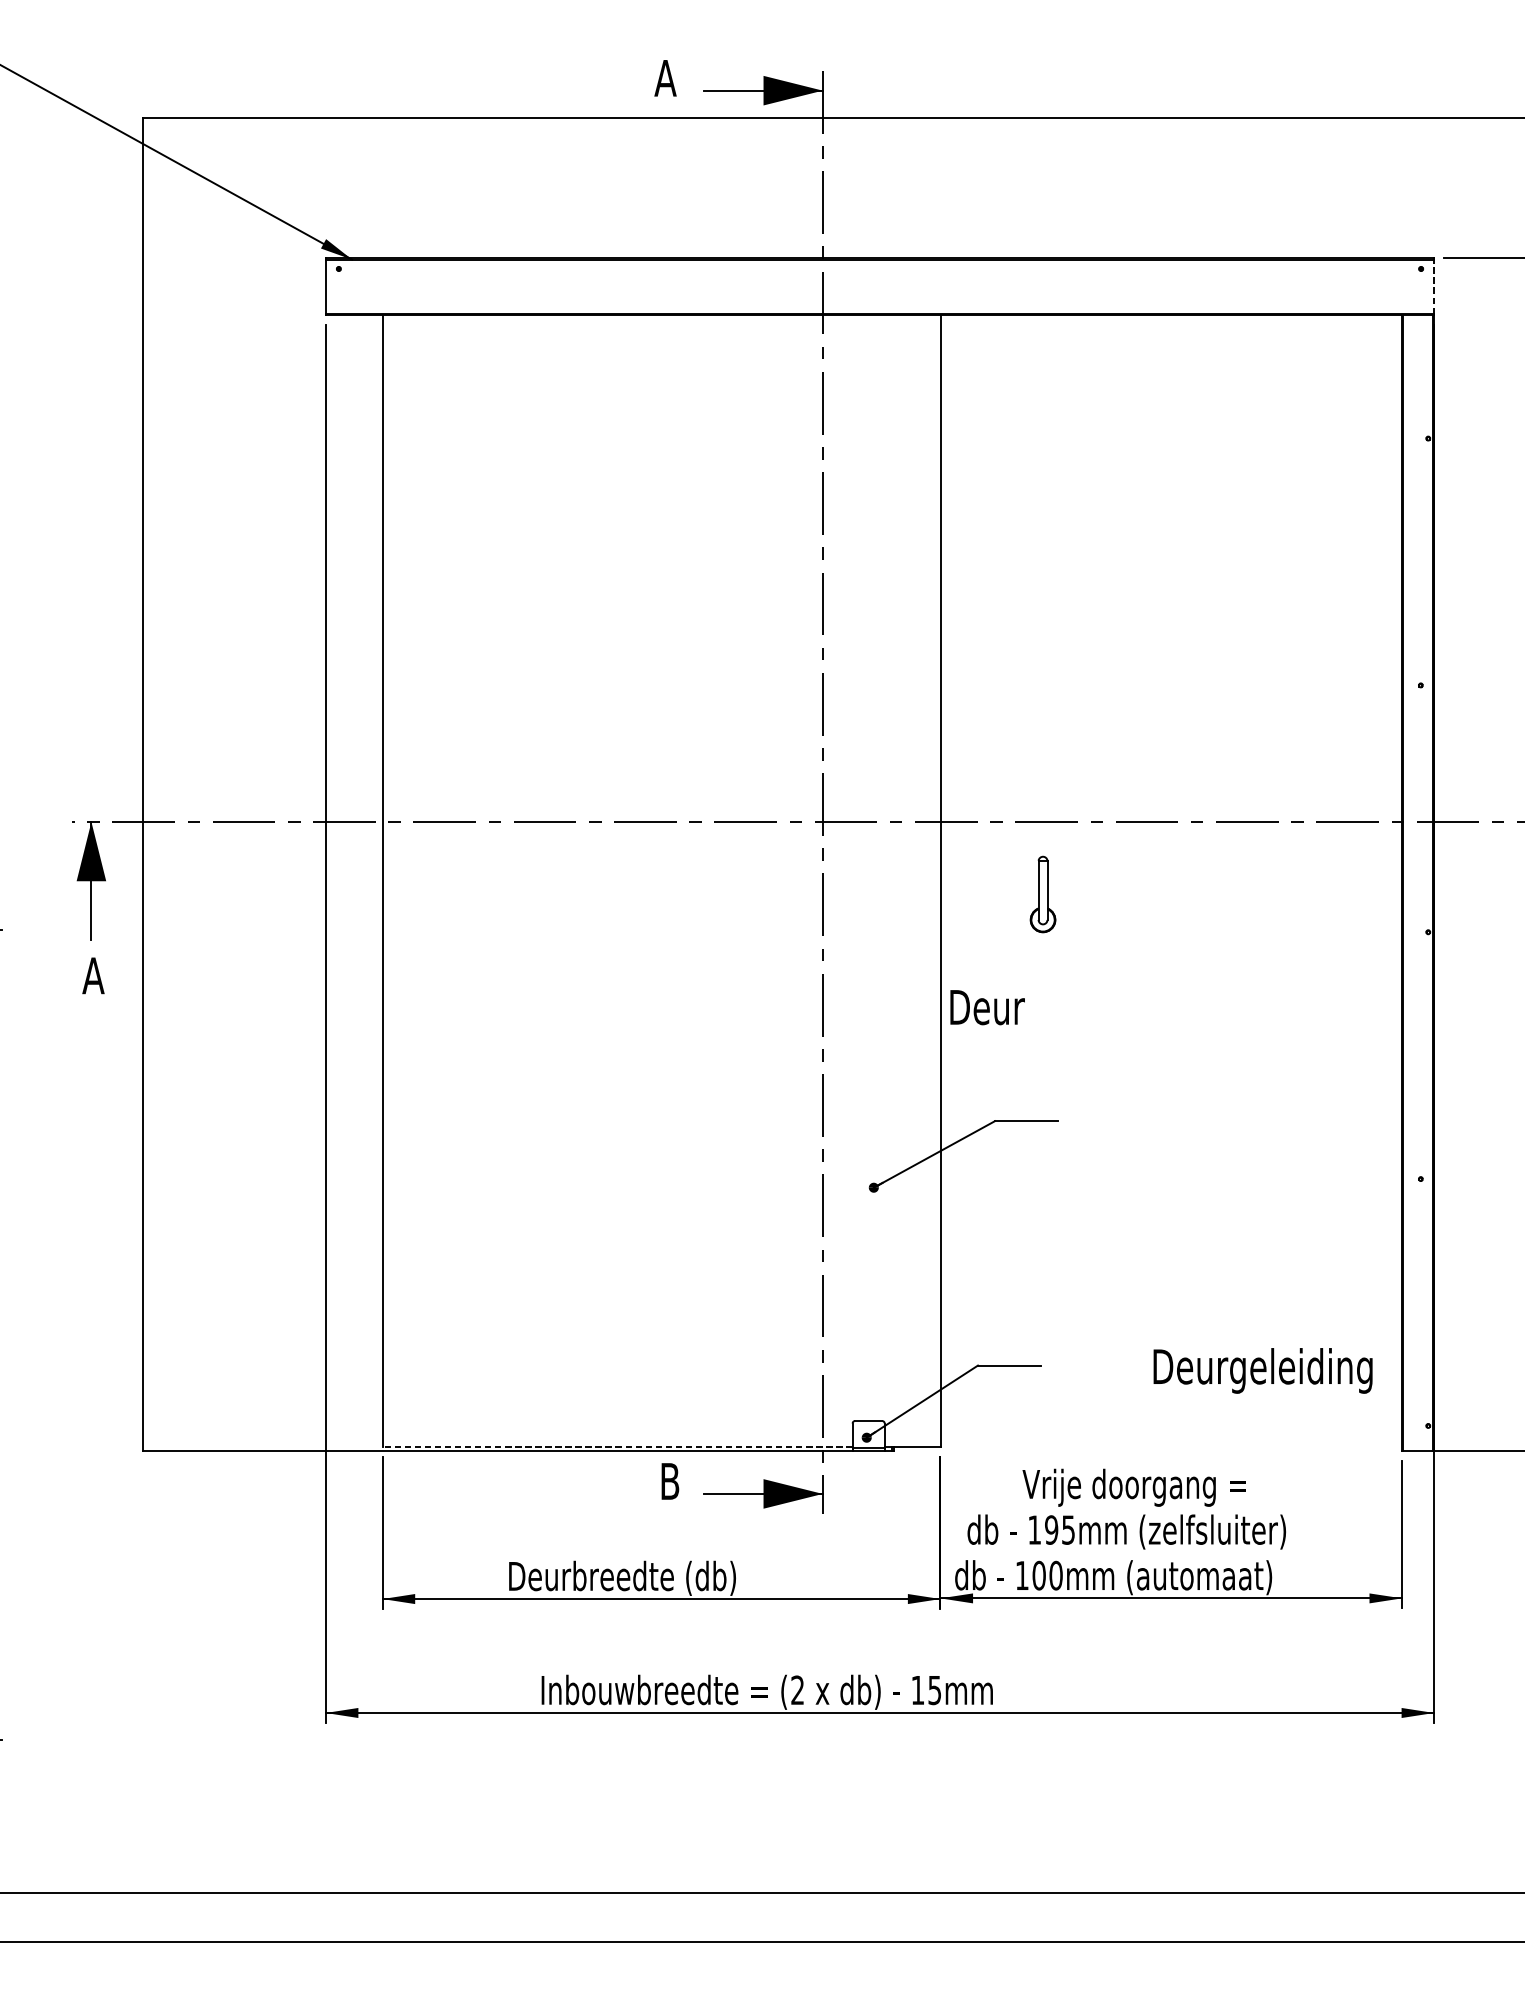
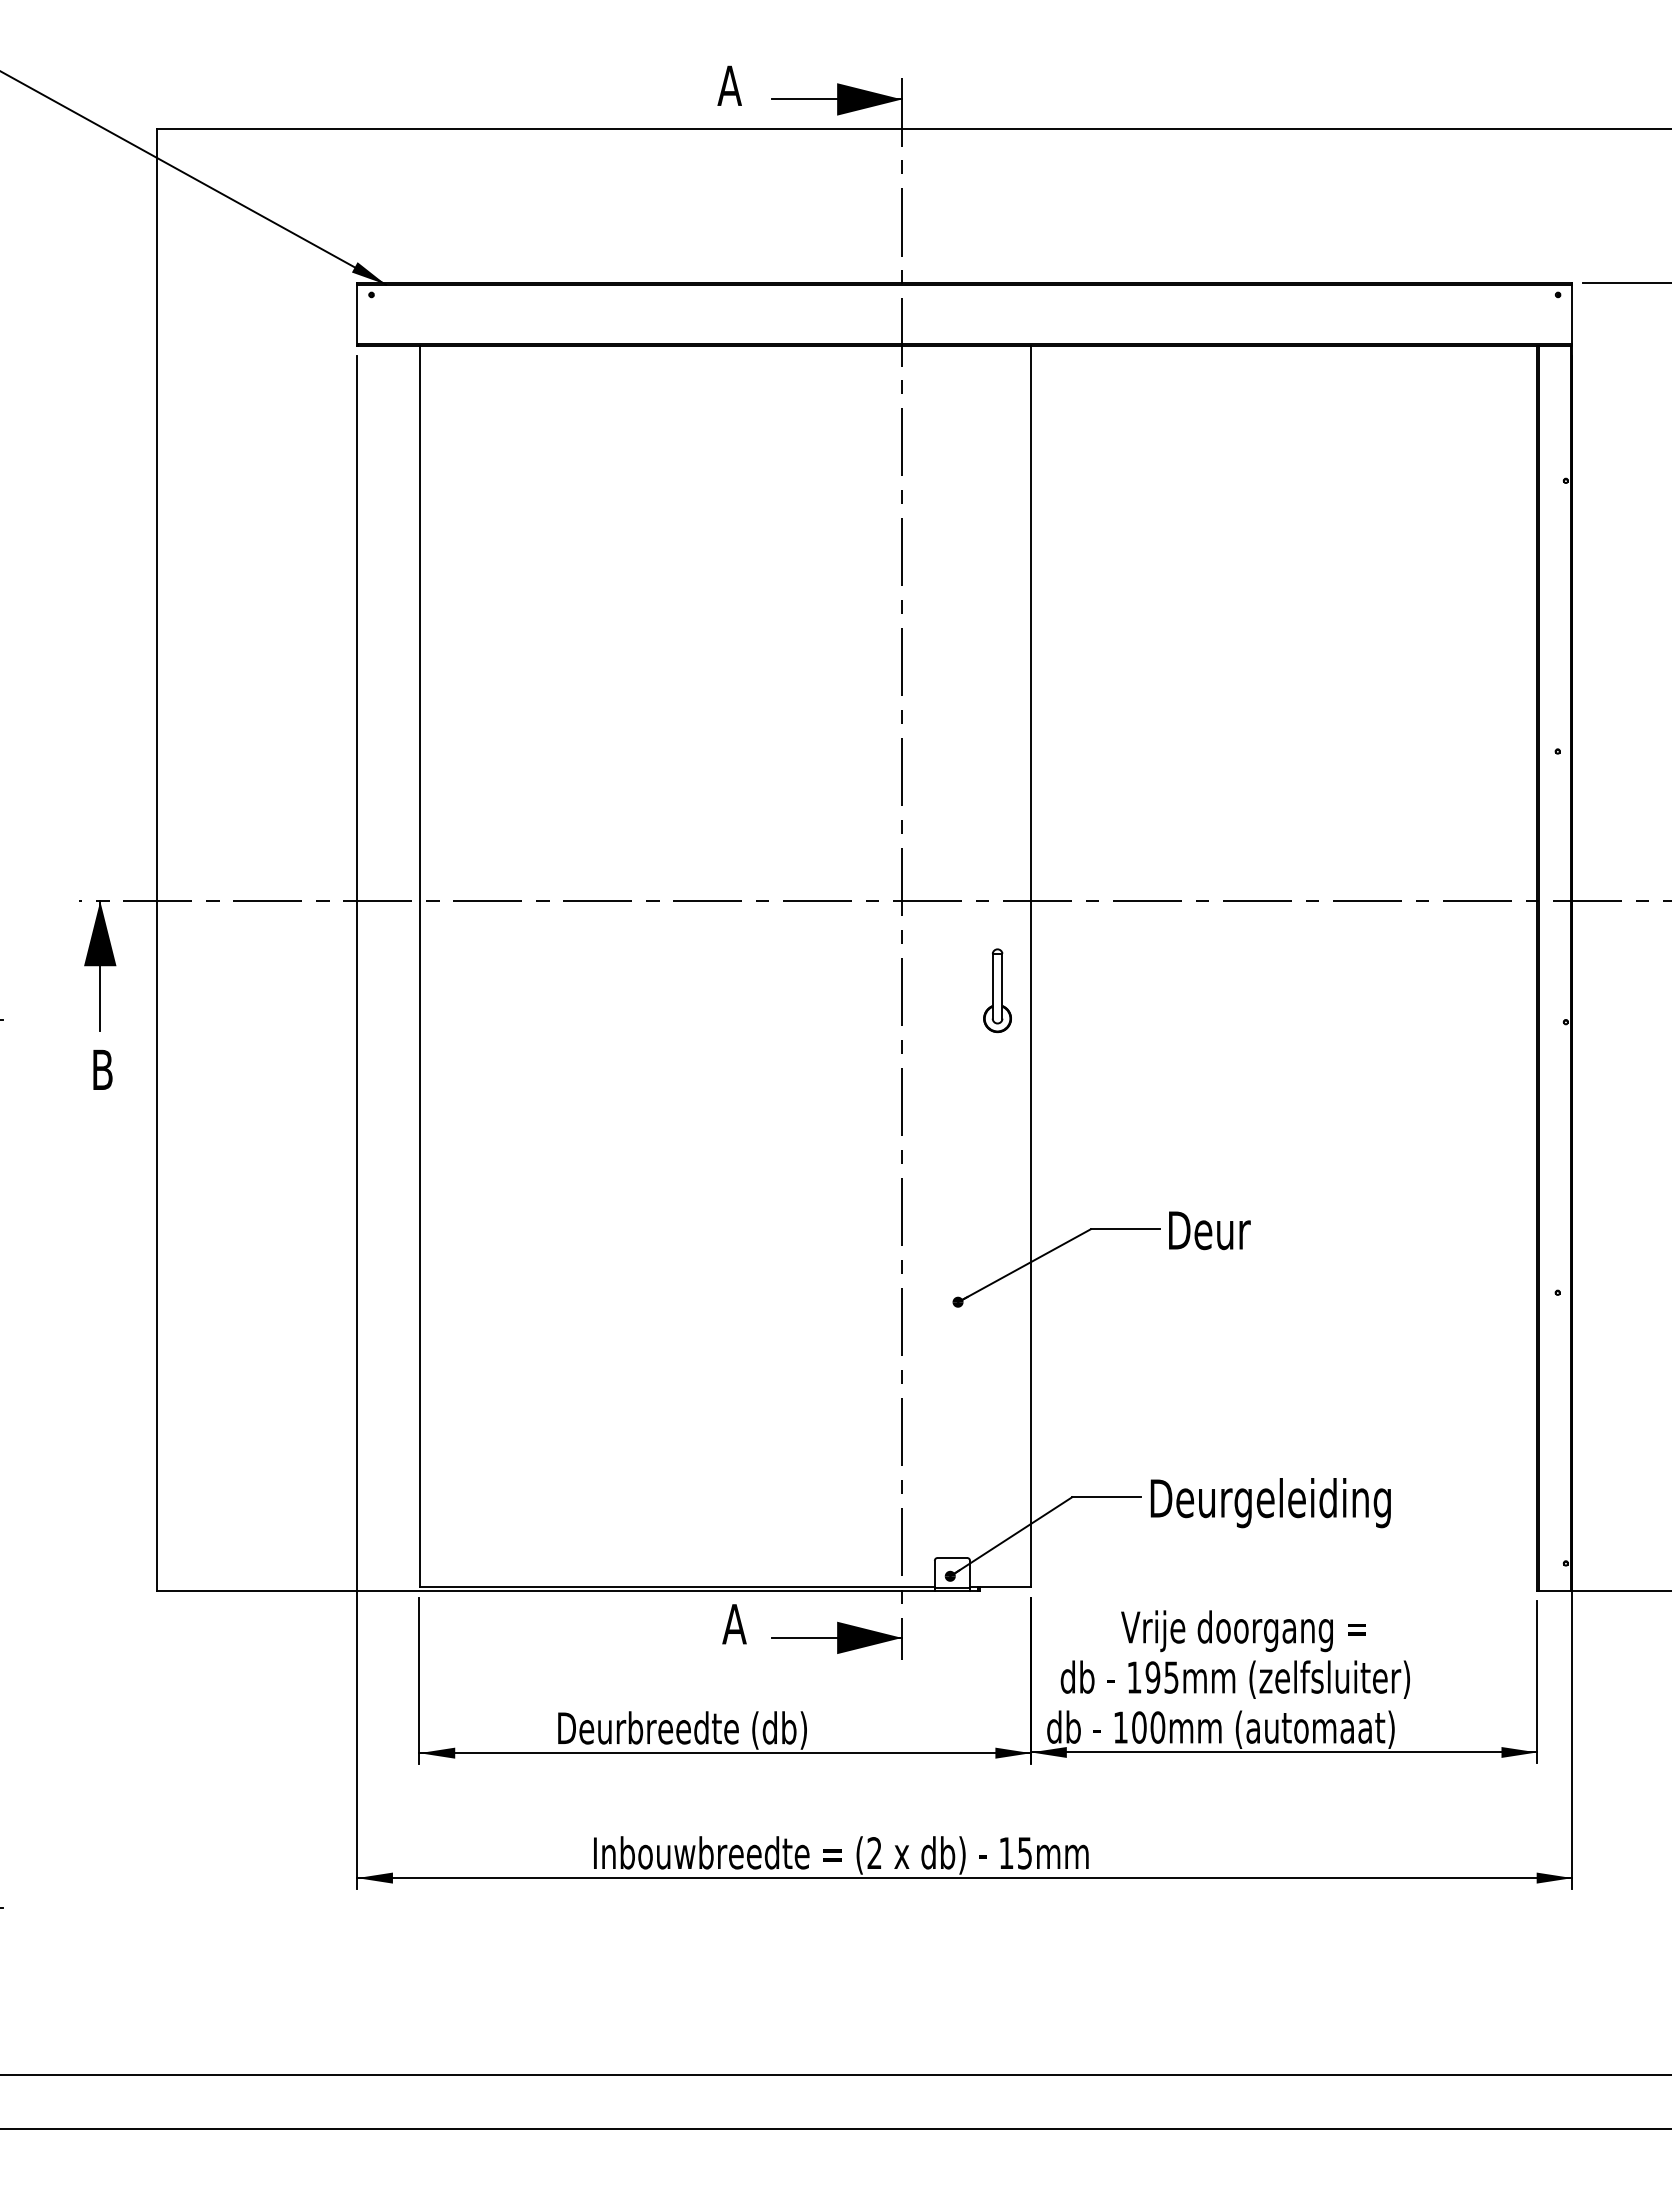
line: (1434, 286) -> (1572, 314), dashed -> solid
part: (1042, 894) -> (997, 990), moved
text: (93, 975) -> (102, 1069), A -> B
text: (987, 1007) -> (1209, 1230), moved
text: (1262, 1371) -> (1270, 1503), moved
line: (617, 1447) -> (677, 1586), dashed -> solid
text: (669, 1481) -> (734, 1624), B -> A

